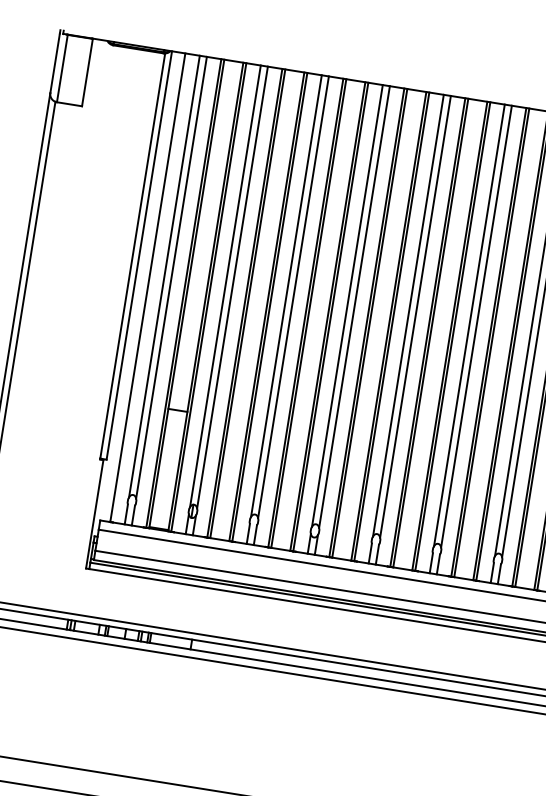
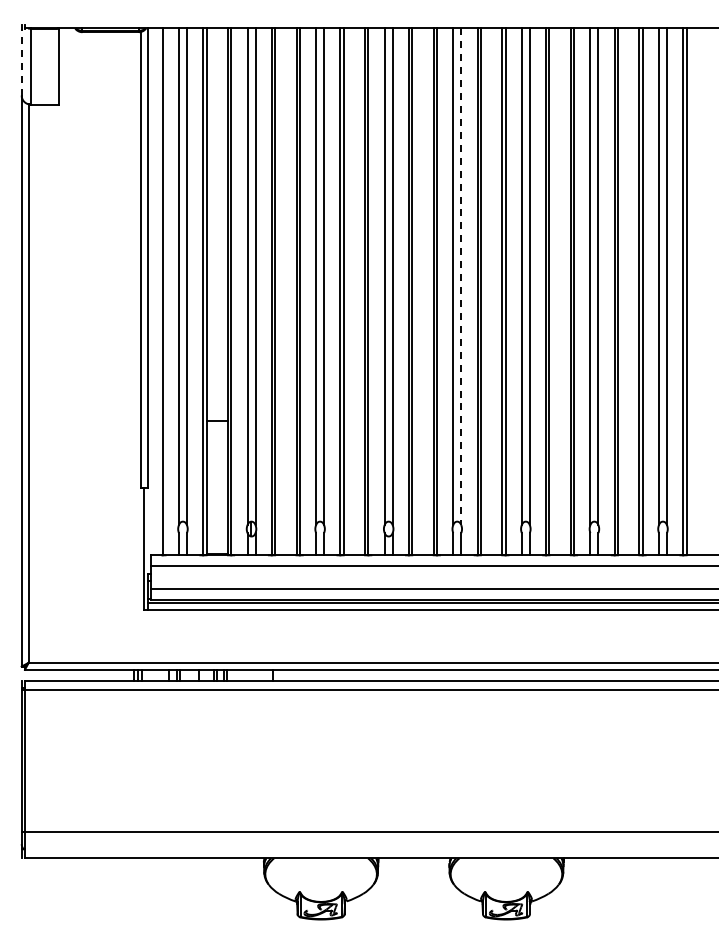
line: (55, 62) -> (21, 61), solid -> dashed
line: (415, 317) -> (461, 277), solid -> dashed

